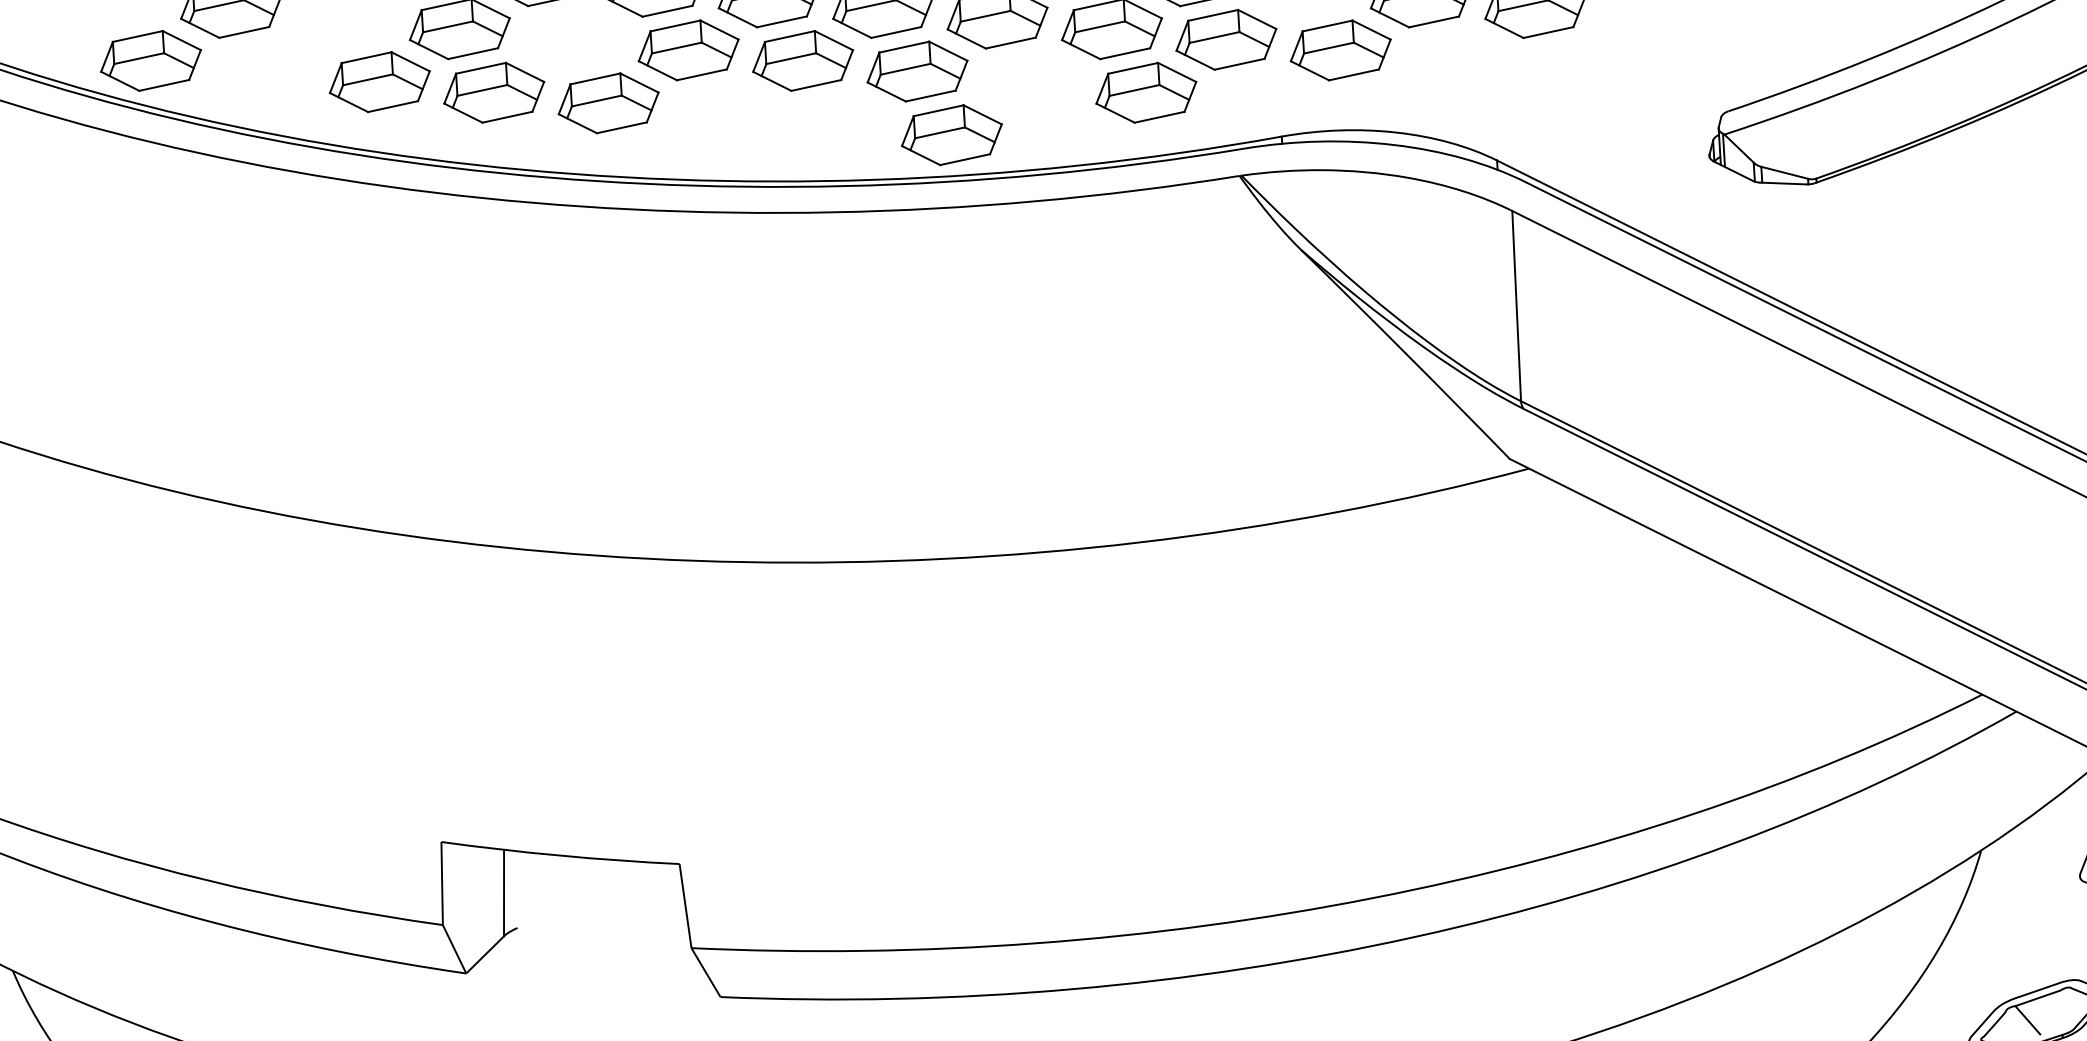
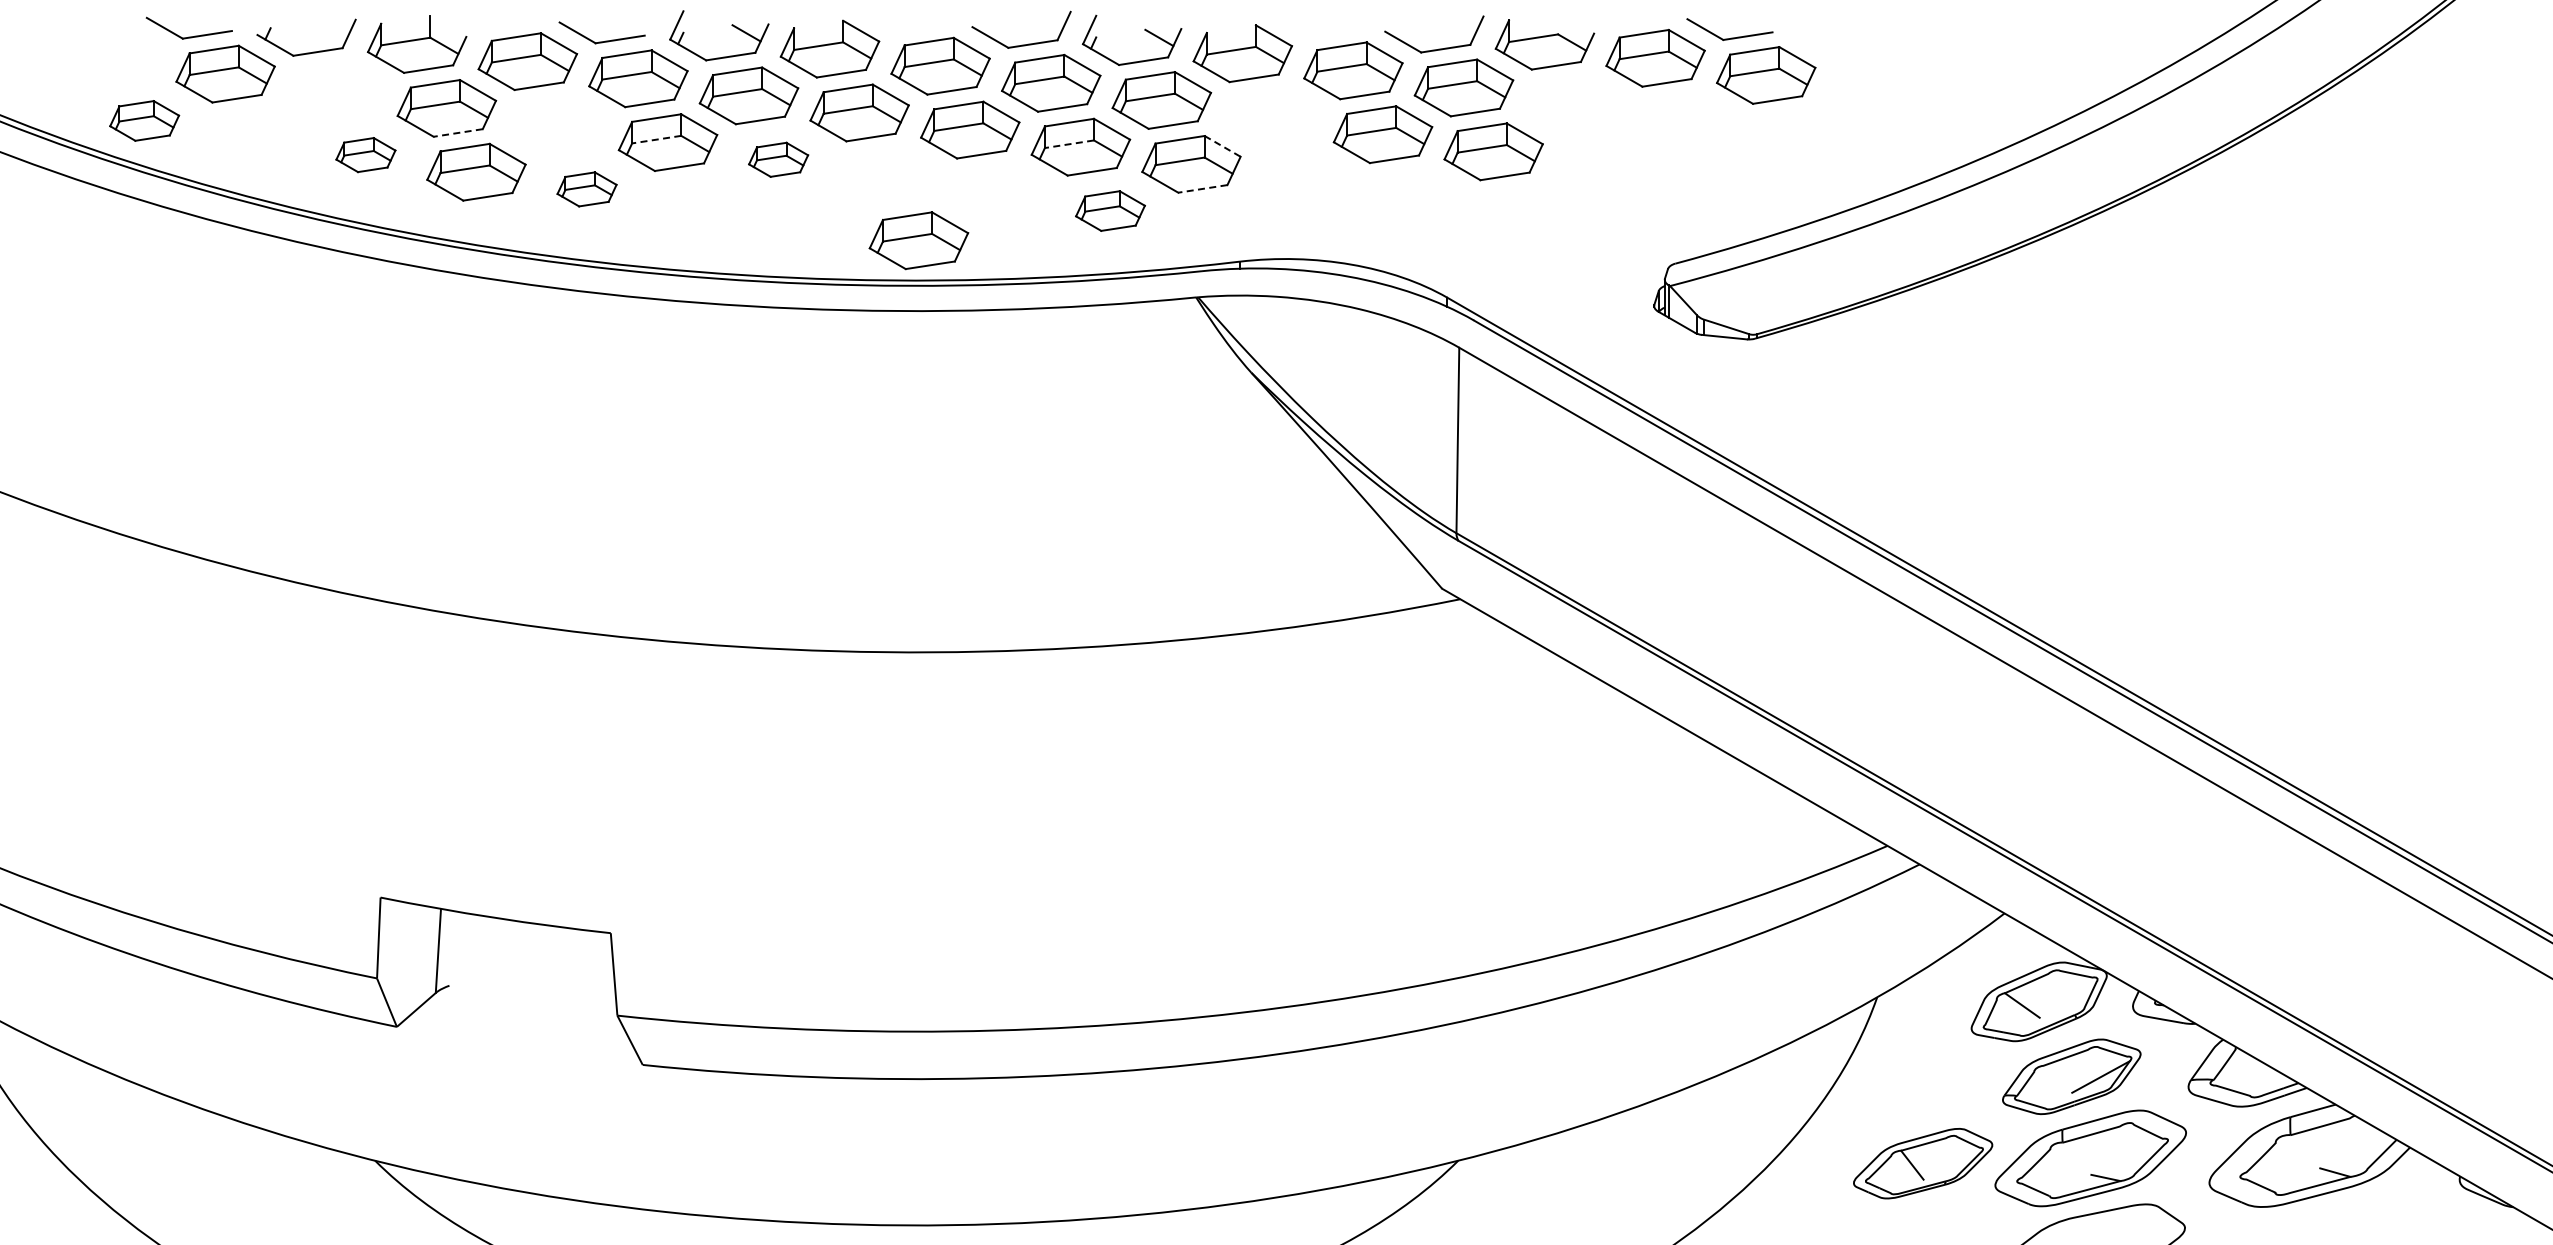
line: (1257, 19) -> (1222, 146), solid -> dashed
line: (1100, 27) -> (1069, 144), solid -> dashed
line: (676, 47) -> (656, 139), solid -> dashed
part: (1340, 50) -> (1301, 181), removed
line: (473, 53) -> (458, 132), solid -> dashed
part: (150, 60) -> (144, 120), size x0.7
part: (802, 60) -> (778, 159), size x0.6
line: (1239, 63) -> (1202, 188), solid -> dashed
part: (917, 71) -> (889, 176), removed
part: (379, 81) -> (365, 154), size x0.6
part: (1146, 92) -> (1110, 210), size x0.7
part: (608, 103) -> (586, 189), size x0.6

